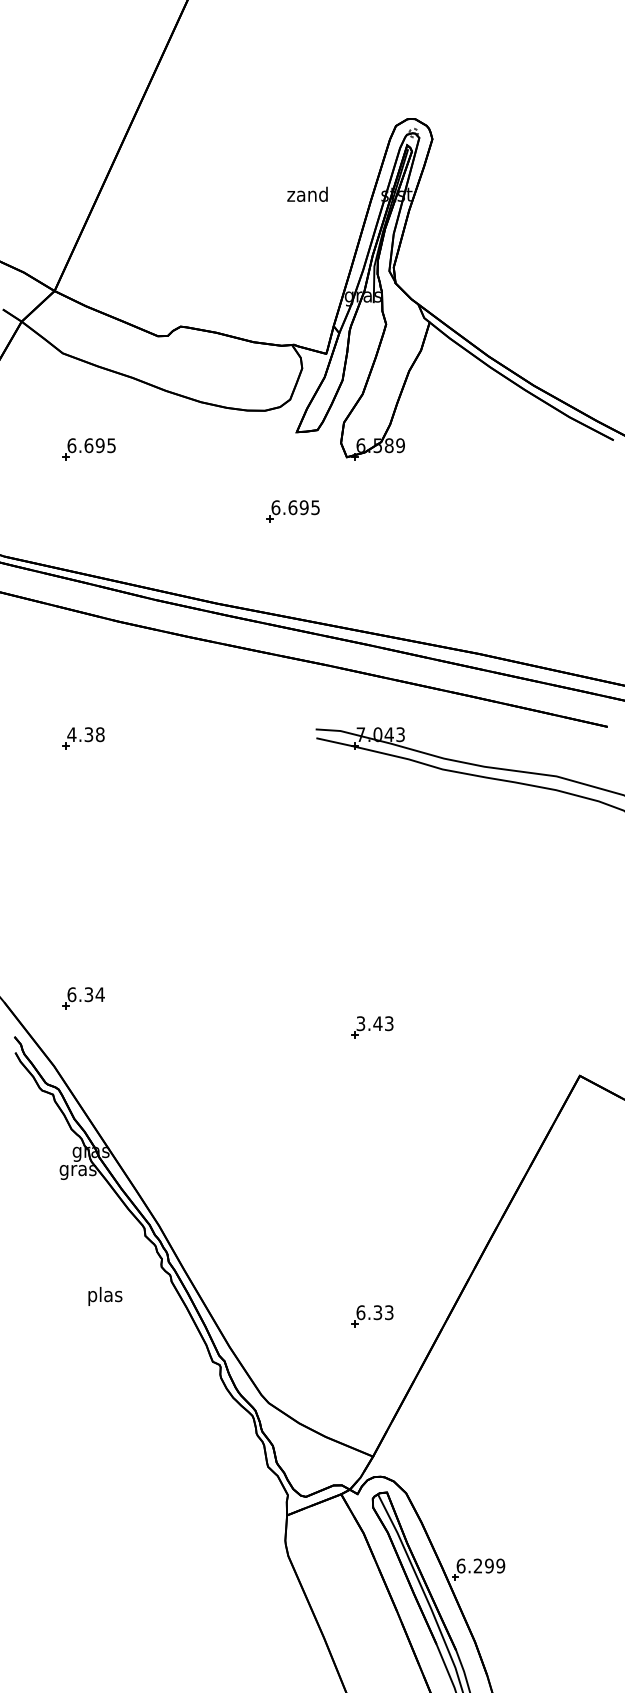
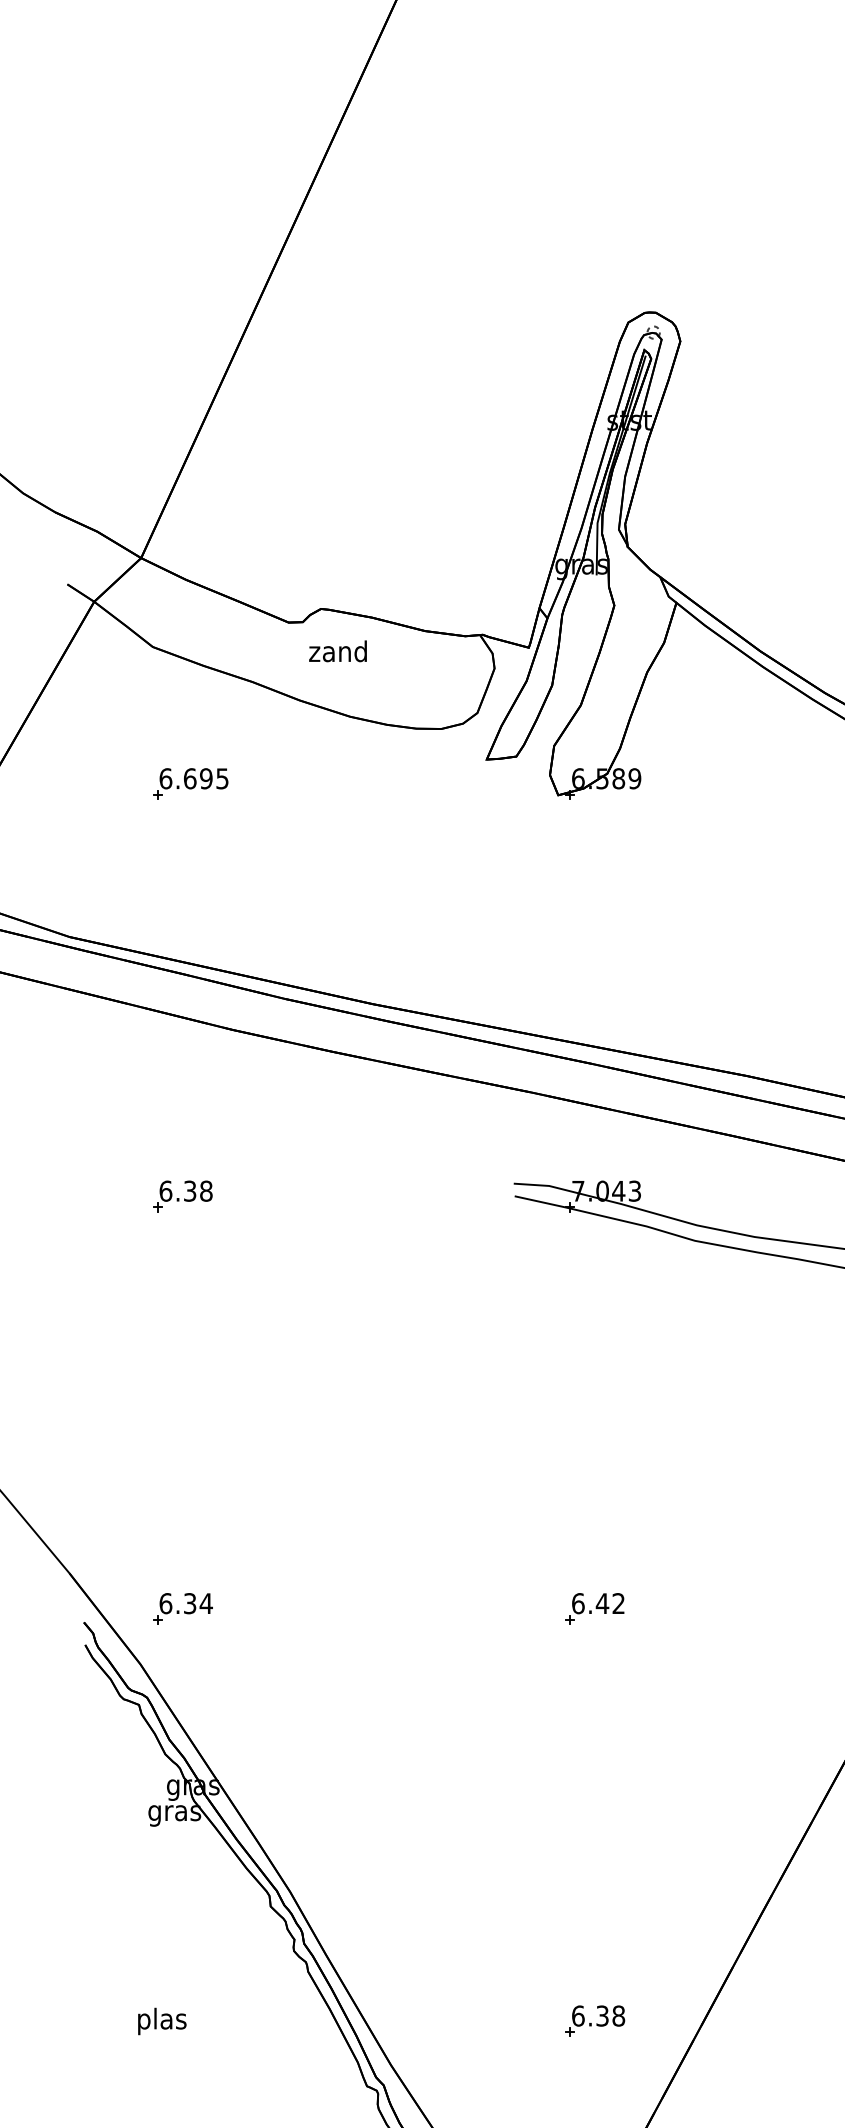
text: (307, 193) -> (337, 650), moved
part: (292, 511) -> (480, 872), removed
text: (71, 734) -> (165, 1190), 4.38 -> 6.38
part: (83, 998) -> (182, 1609), moved
text: (374, 1023) -> (597, 1603), 3.43 -> 6.42
text: (105, 1296) -> (162, 2021), moved
text: (389, 1312) -> (619, 2015), 6.33 -> 6.38

